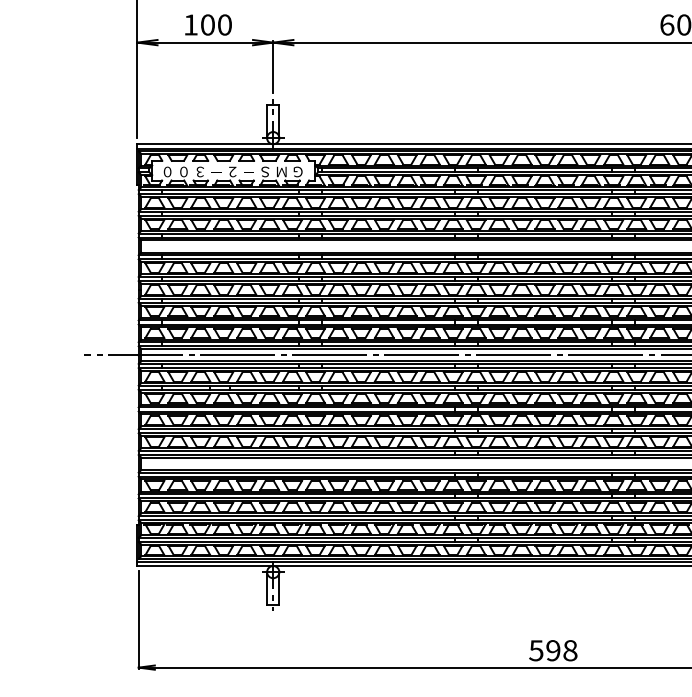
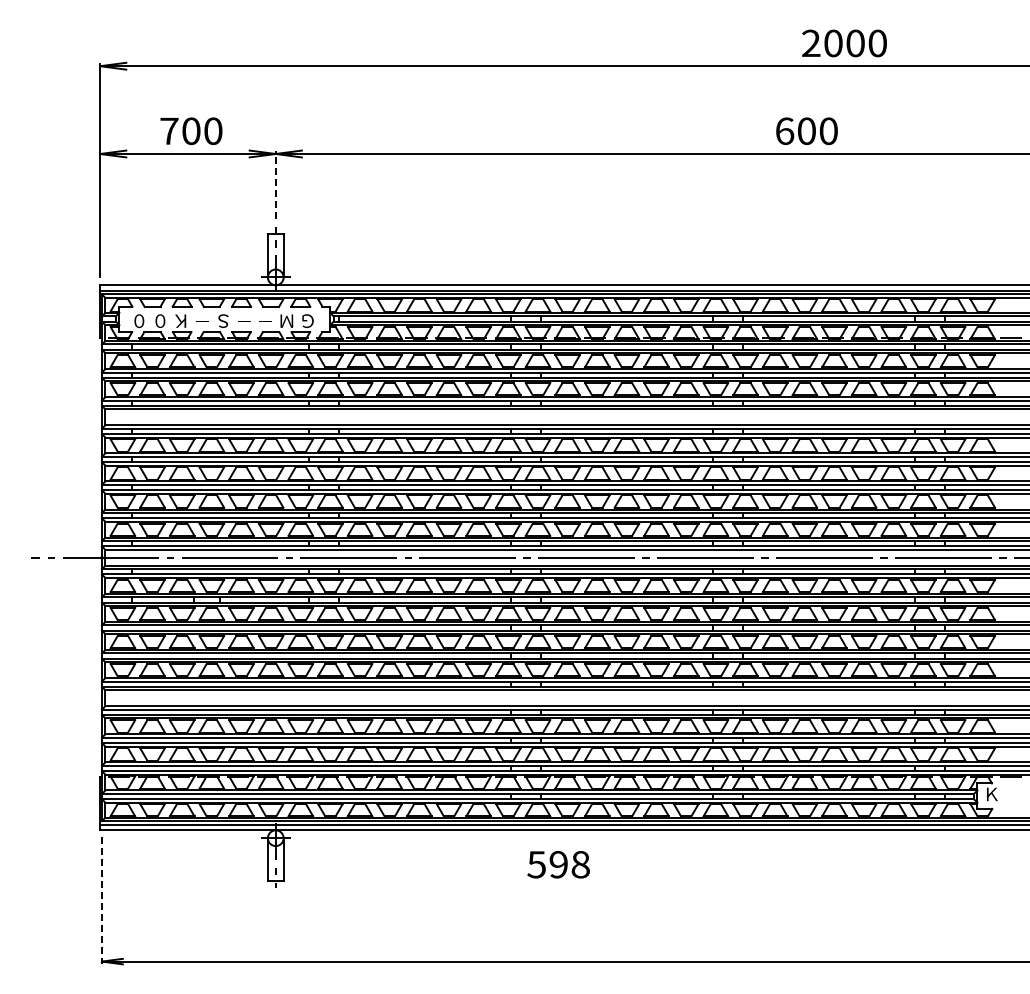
text: (190, 24) -> (169, 130), 100 -> 700
line: (273, 67) -> (275, 185), solid -> dashed
text: (199, 171) -> (180, 320), ３ -> Ｋ
text: (232, 171) -> (223, 320), ２ -> Ｓ
text: (265, 171) -> (265, 320), Ｓ -> －
line: (138, 620) -> (101, 900), solid -> dashed
text: (553, 650) -> (558, 864), moved

